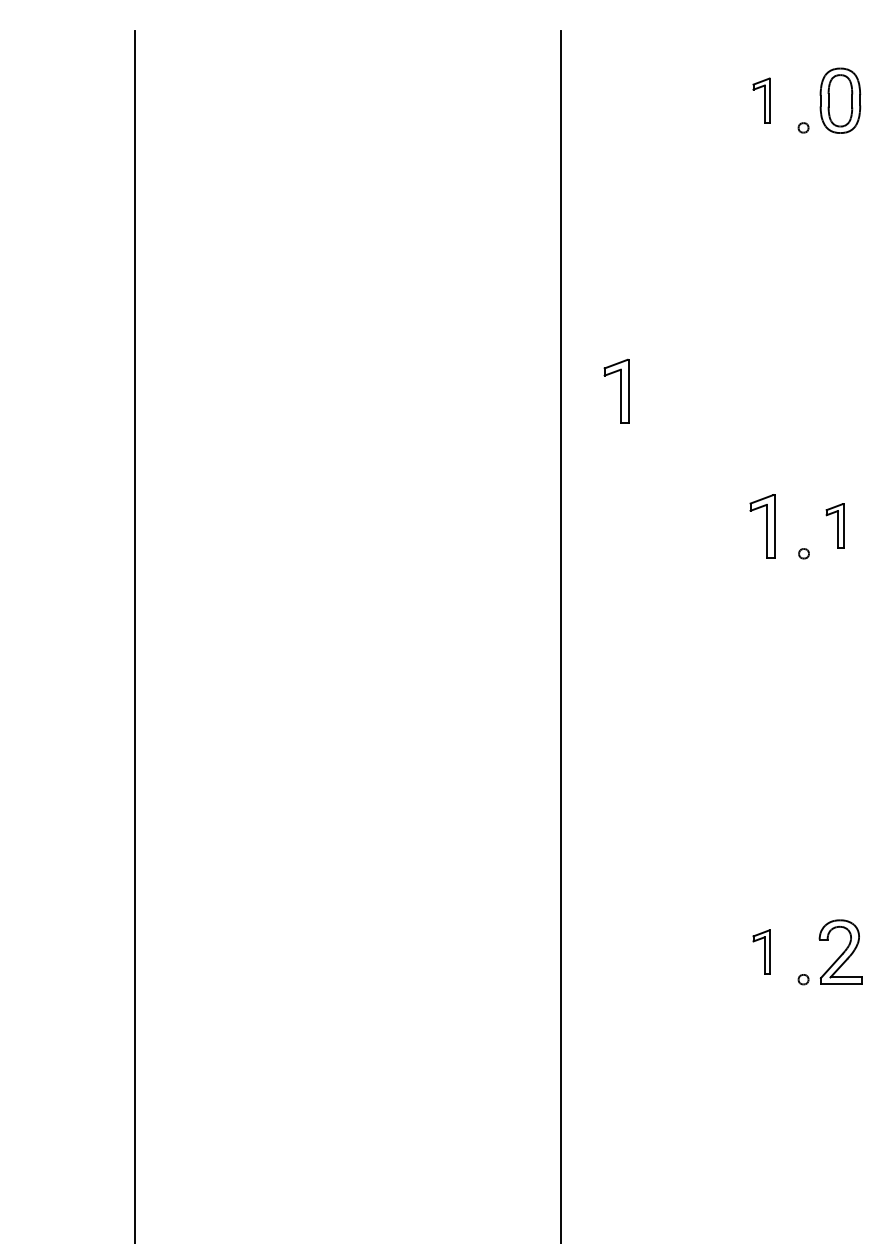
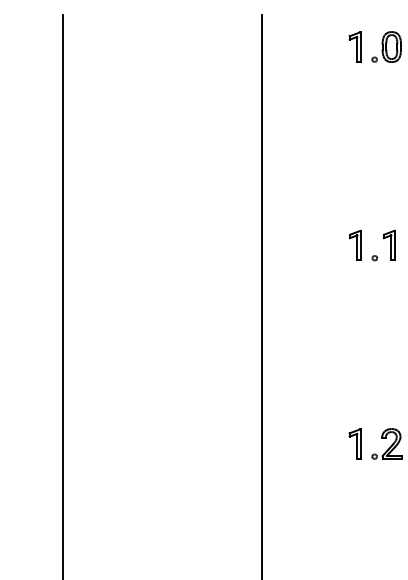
part: (760, 99) -> (354, 46), size x1.43
part: (614, 389) -> (286, 181), removed
part: (833, 524) -> (388, 244), size x1.43
part: (760, 951) -> (354, 443), size x1.43

